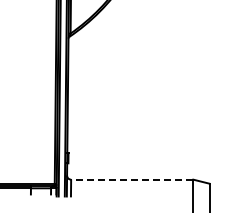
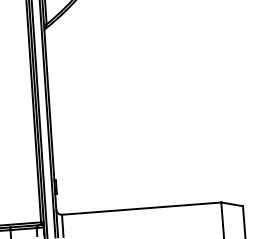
line: (131, 179) -> (140, 208), dashed -> solid

